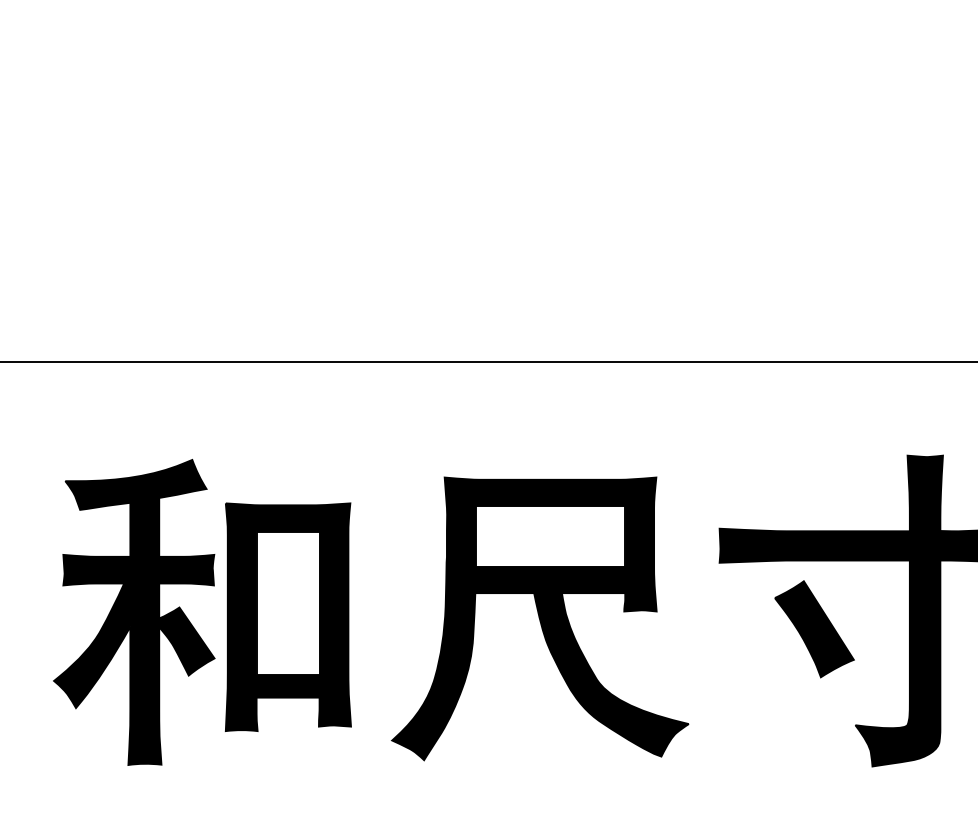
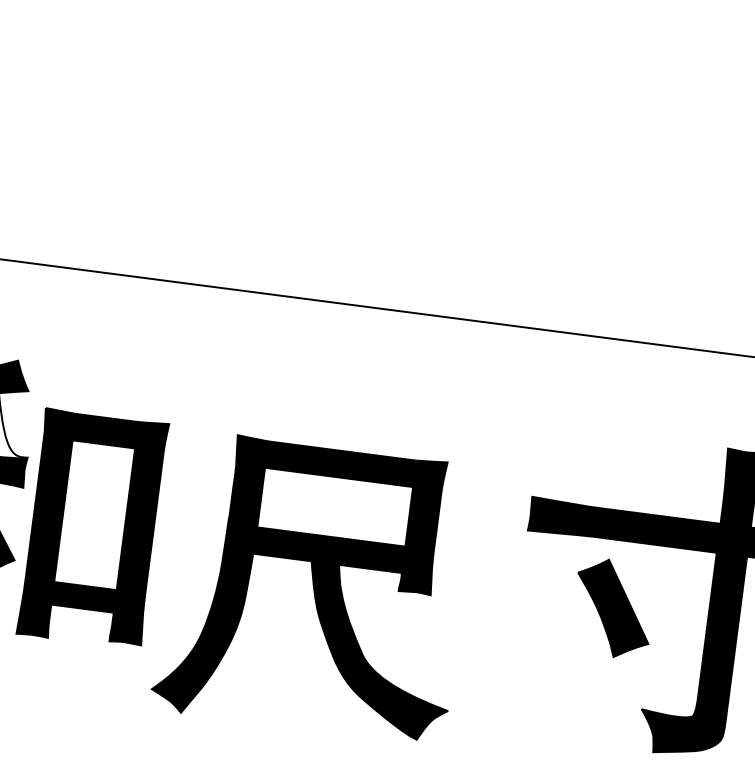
part: (539, 618) -> (313, 587), moved

